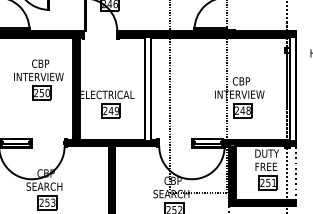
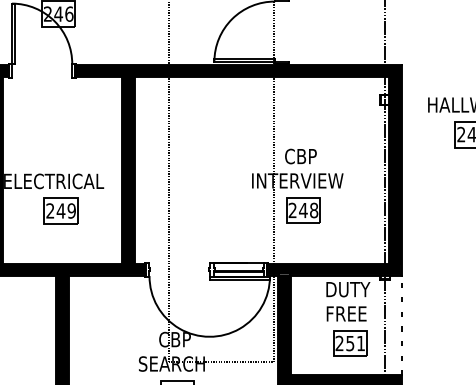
fill: (147, 88) -> (127, 169), added
fill: (292, 88) -> (394, 169), added

